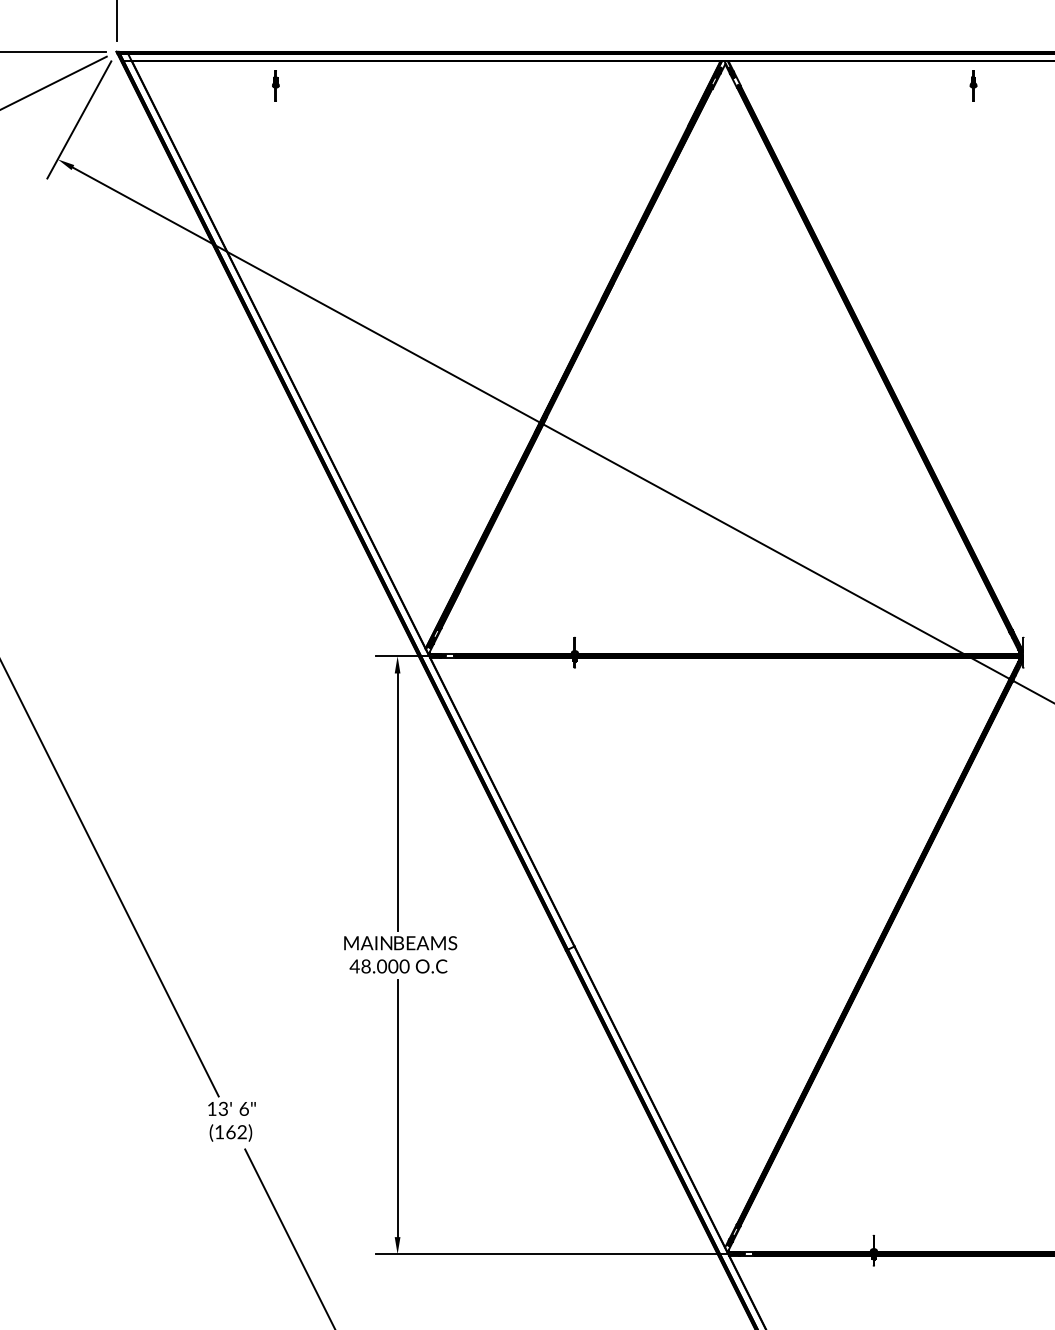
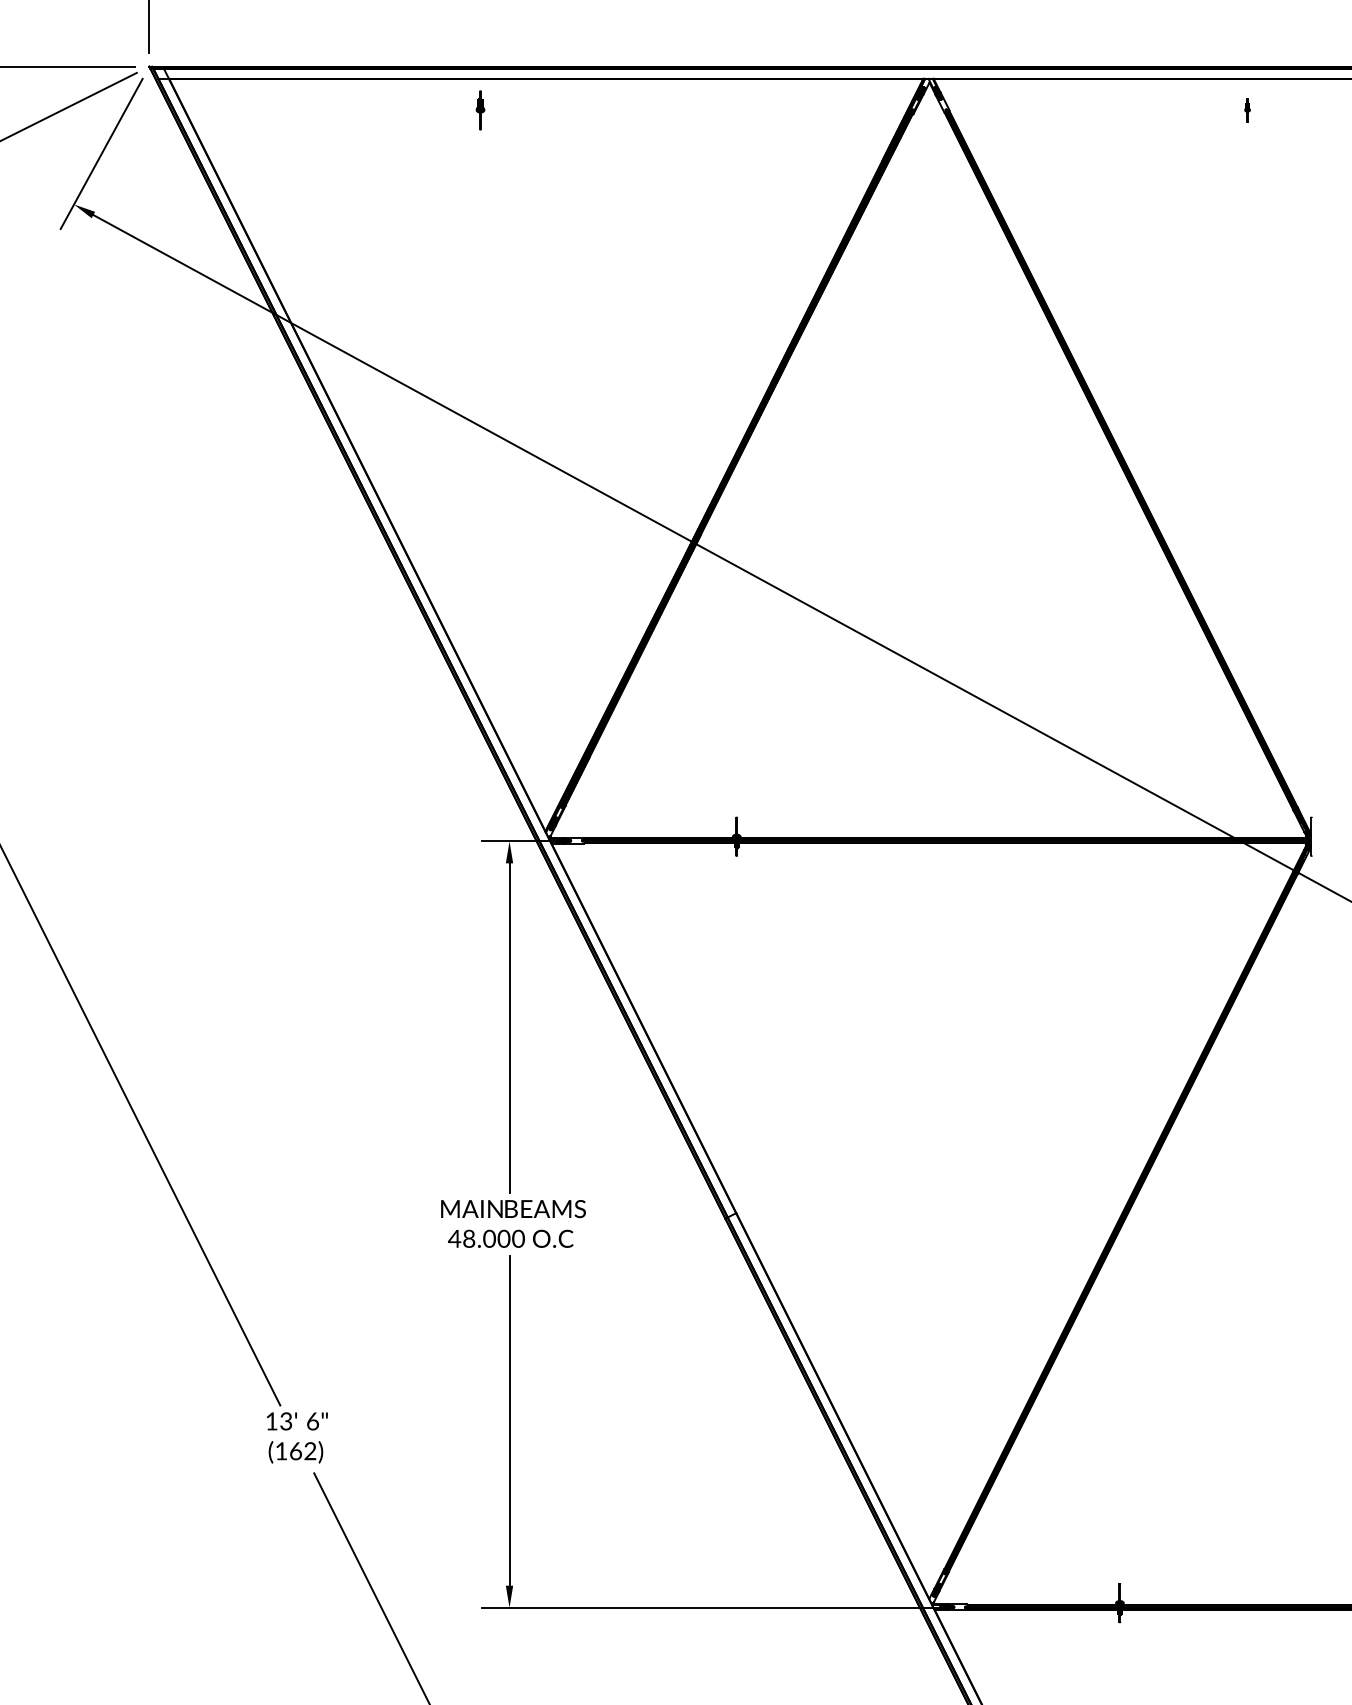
part: (275, 86) -> (480, 110), moved
part: (973, 86) -> (1247, 110), size x0.6

